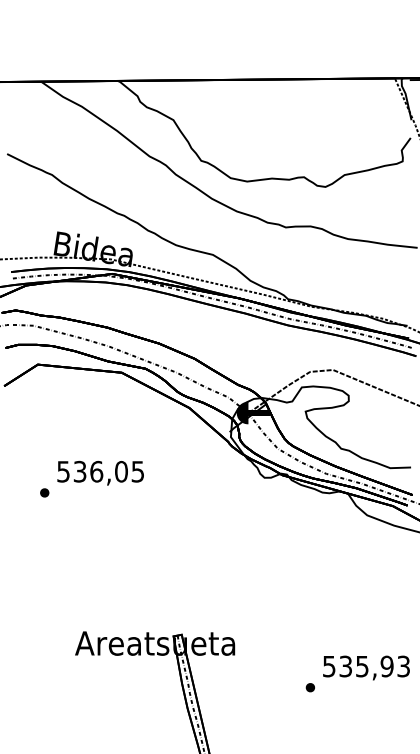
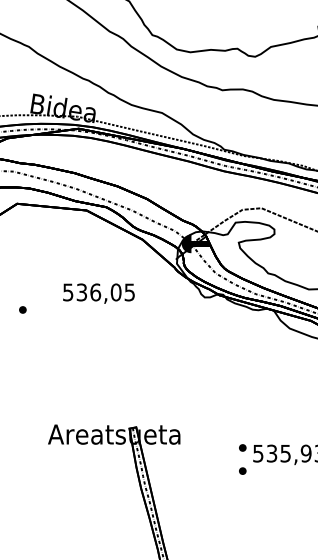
text: (100, 472) -> (98, 293), moved
part: (309, 659) -> (241, 447), added

